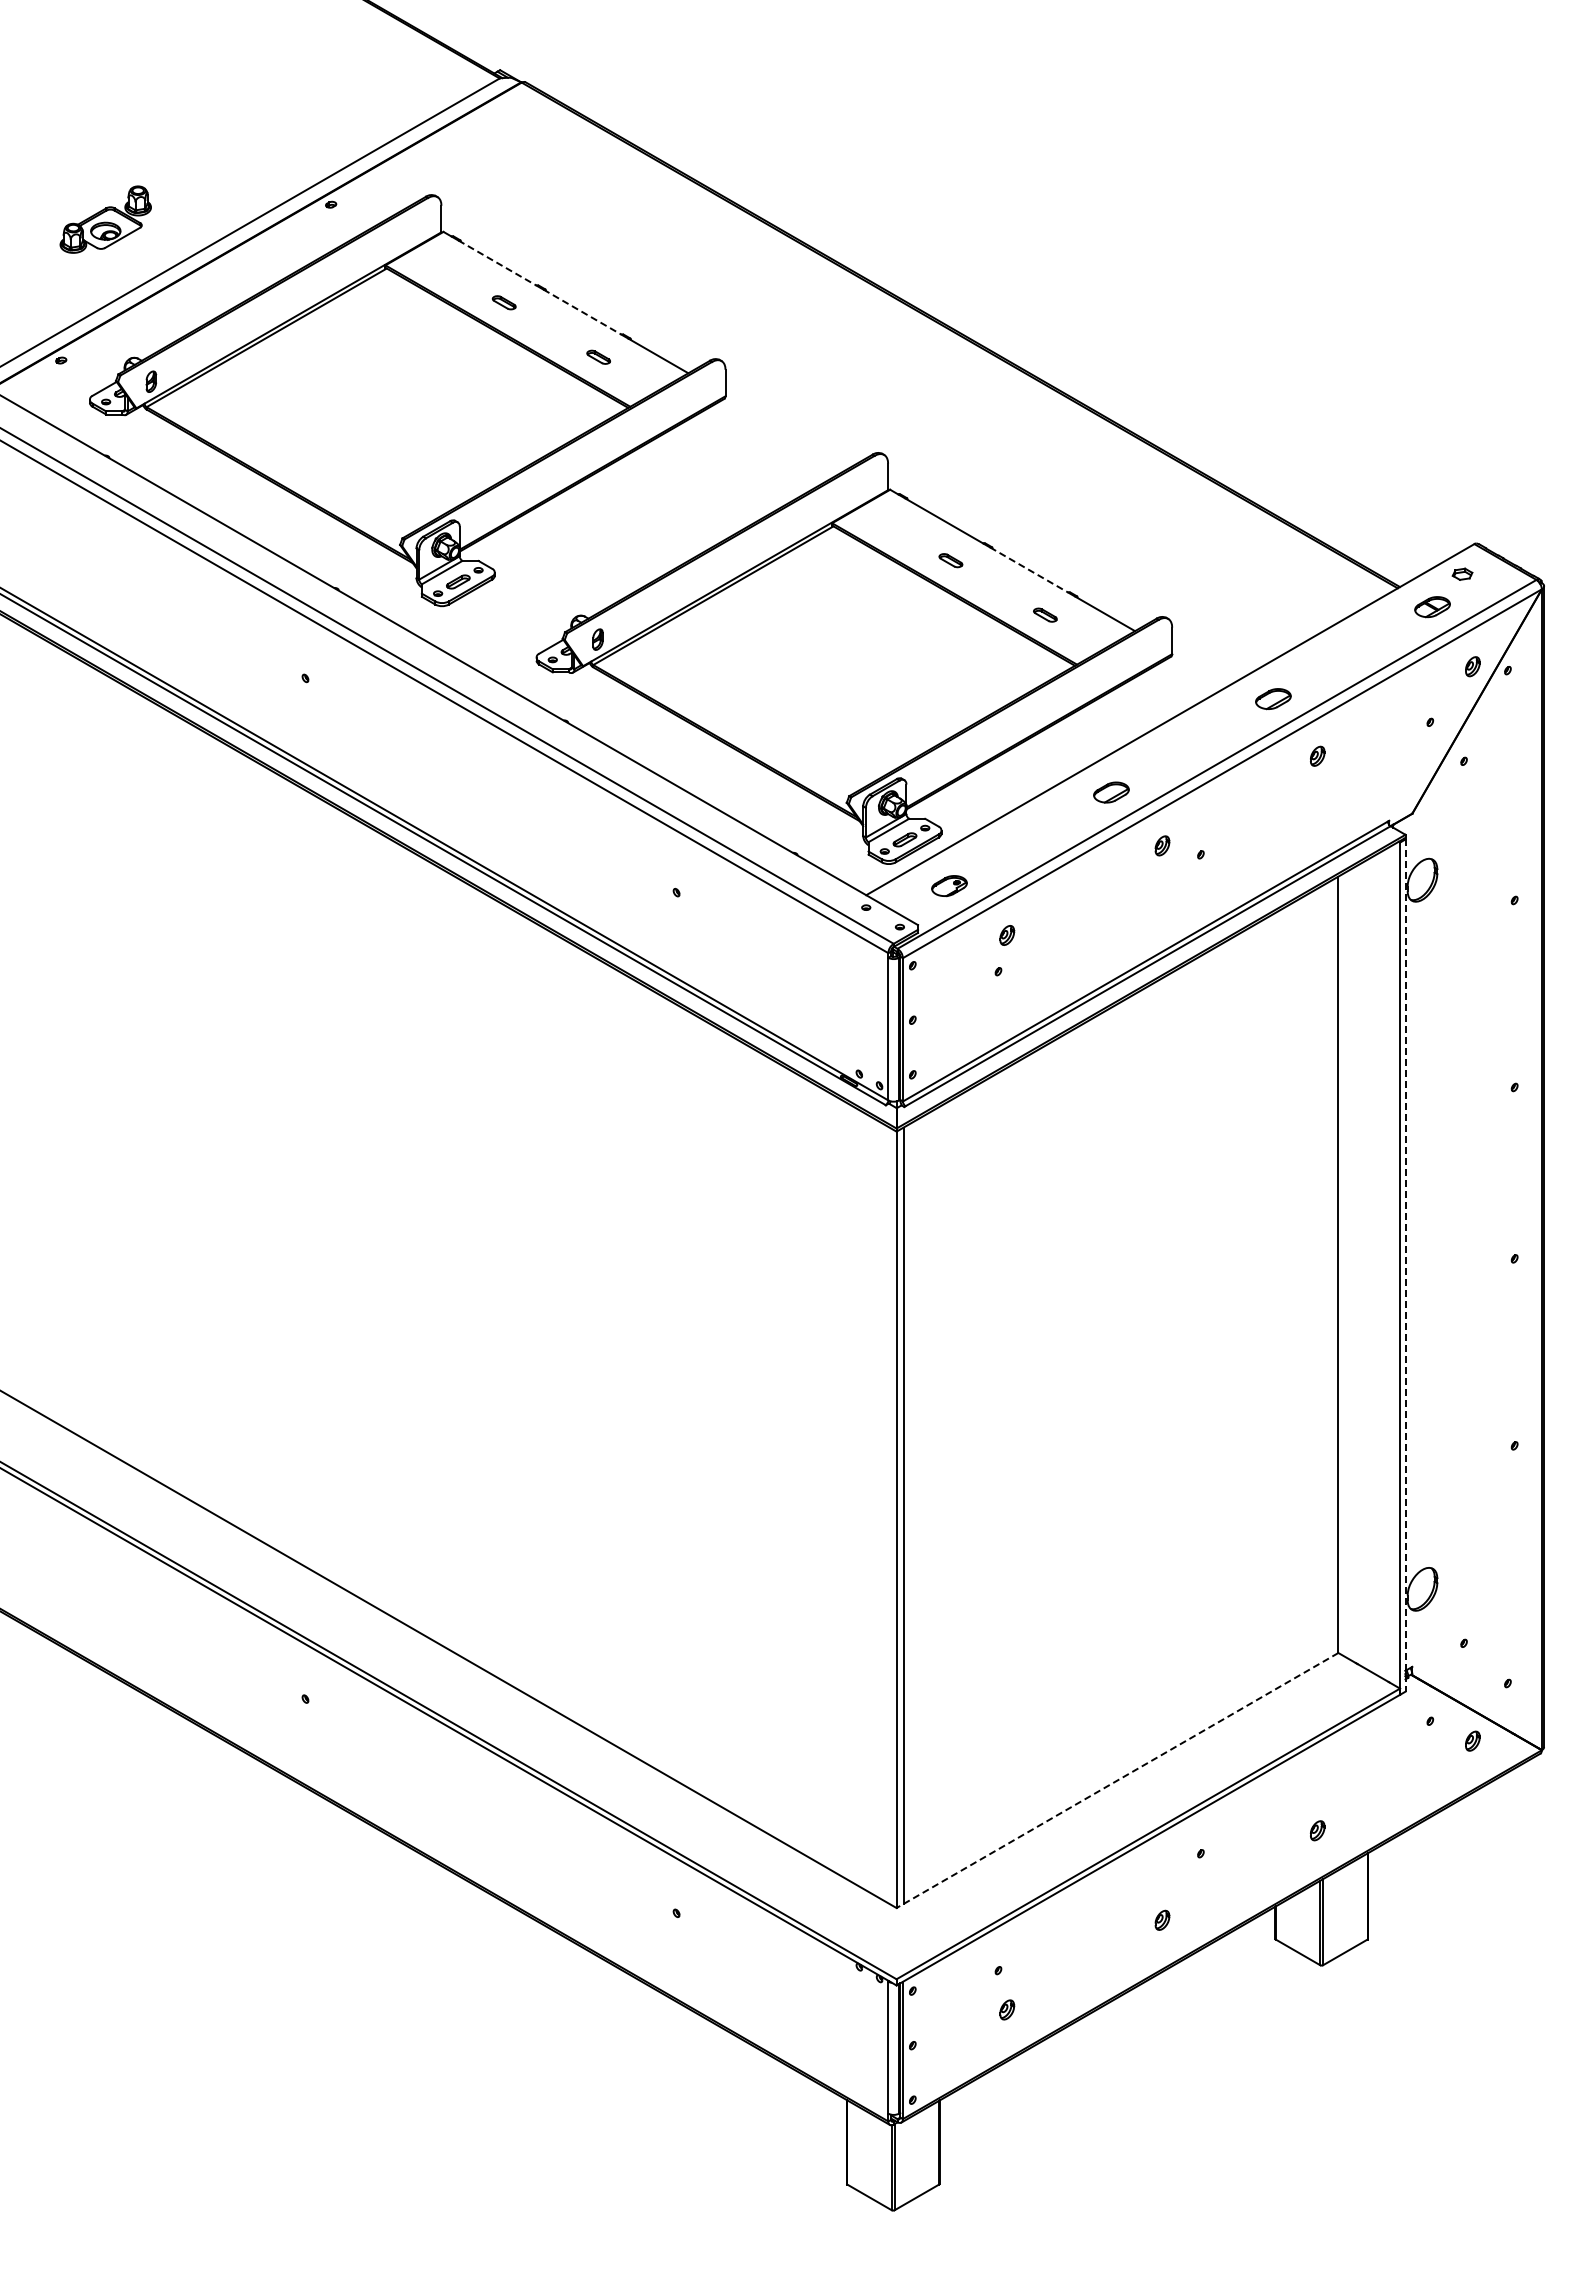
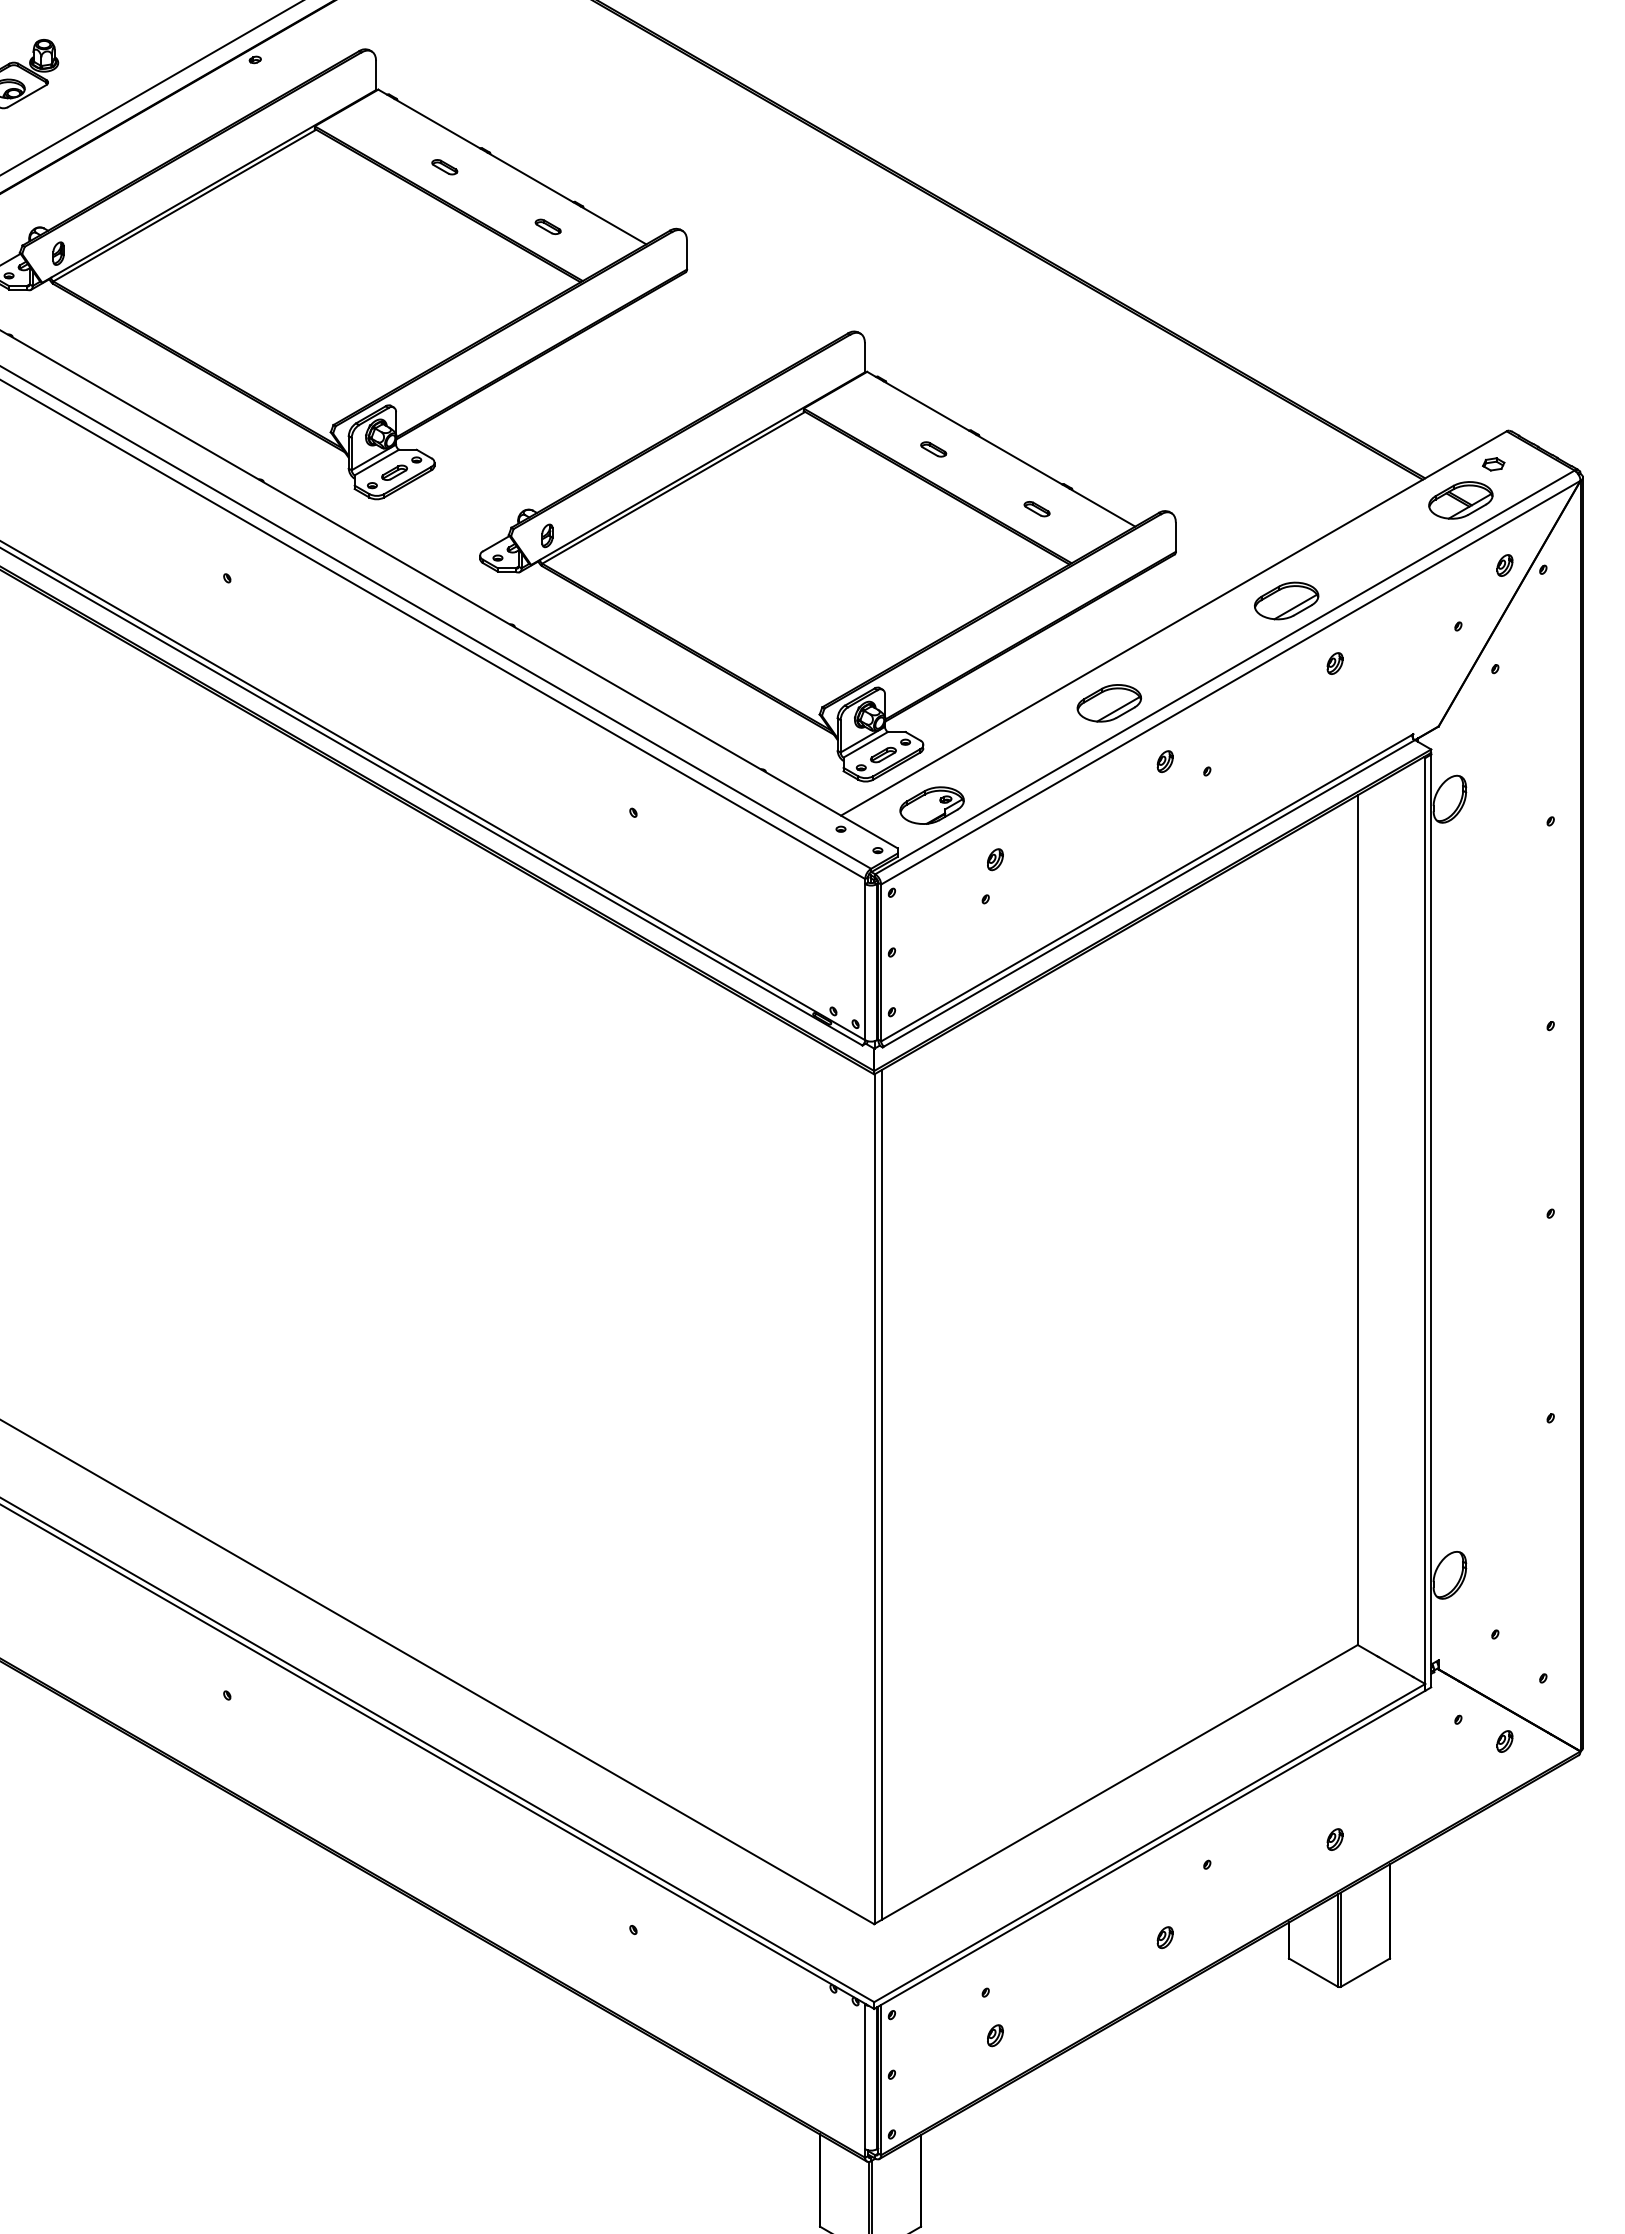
line: (497, 263) -> (437, 124), dashed -> solid
line: (582, 312) -> (530, 177), dashed -> solid
line: (1029, 570) -> (1019, 460), dashed -> solid
part: (1432, 606) -> (1460, 499), size x1.67
part: (1273, 698) -> (1286, 600), size x1.67
part: (1111, 792) -> (1109, 703), size x1.67
part: (949, 885) -> (932, 805), size x1.67
line: (1405, 1266) -> (1431, 1222), dashed -> solid
line: (1117, 1780) -> (1116, 1784), dashed -> solid

